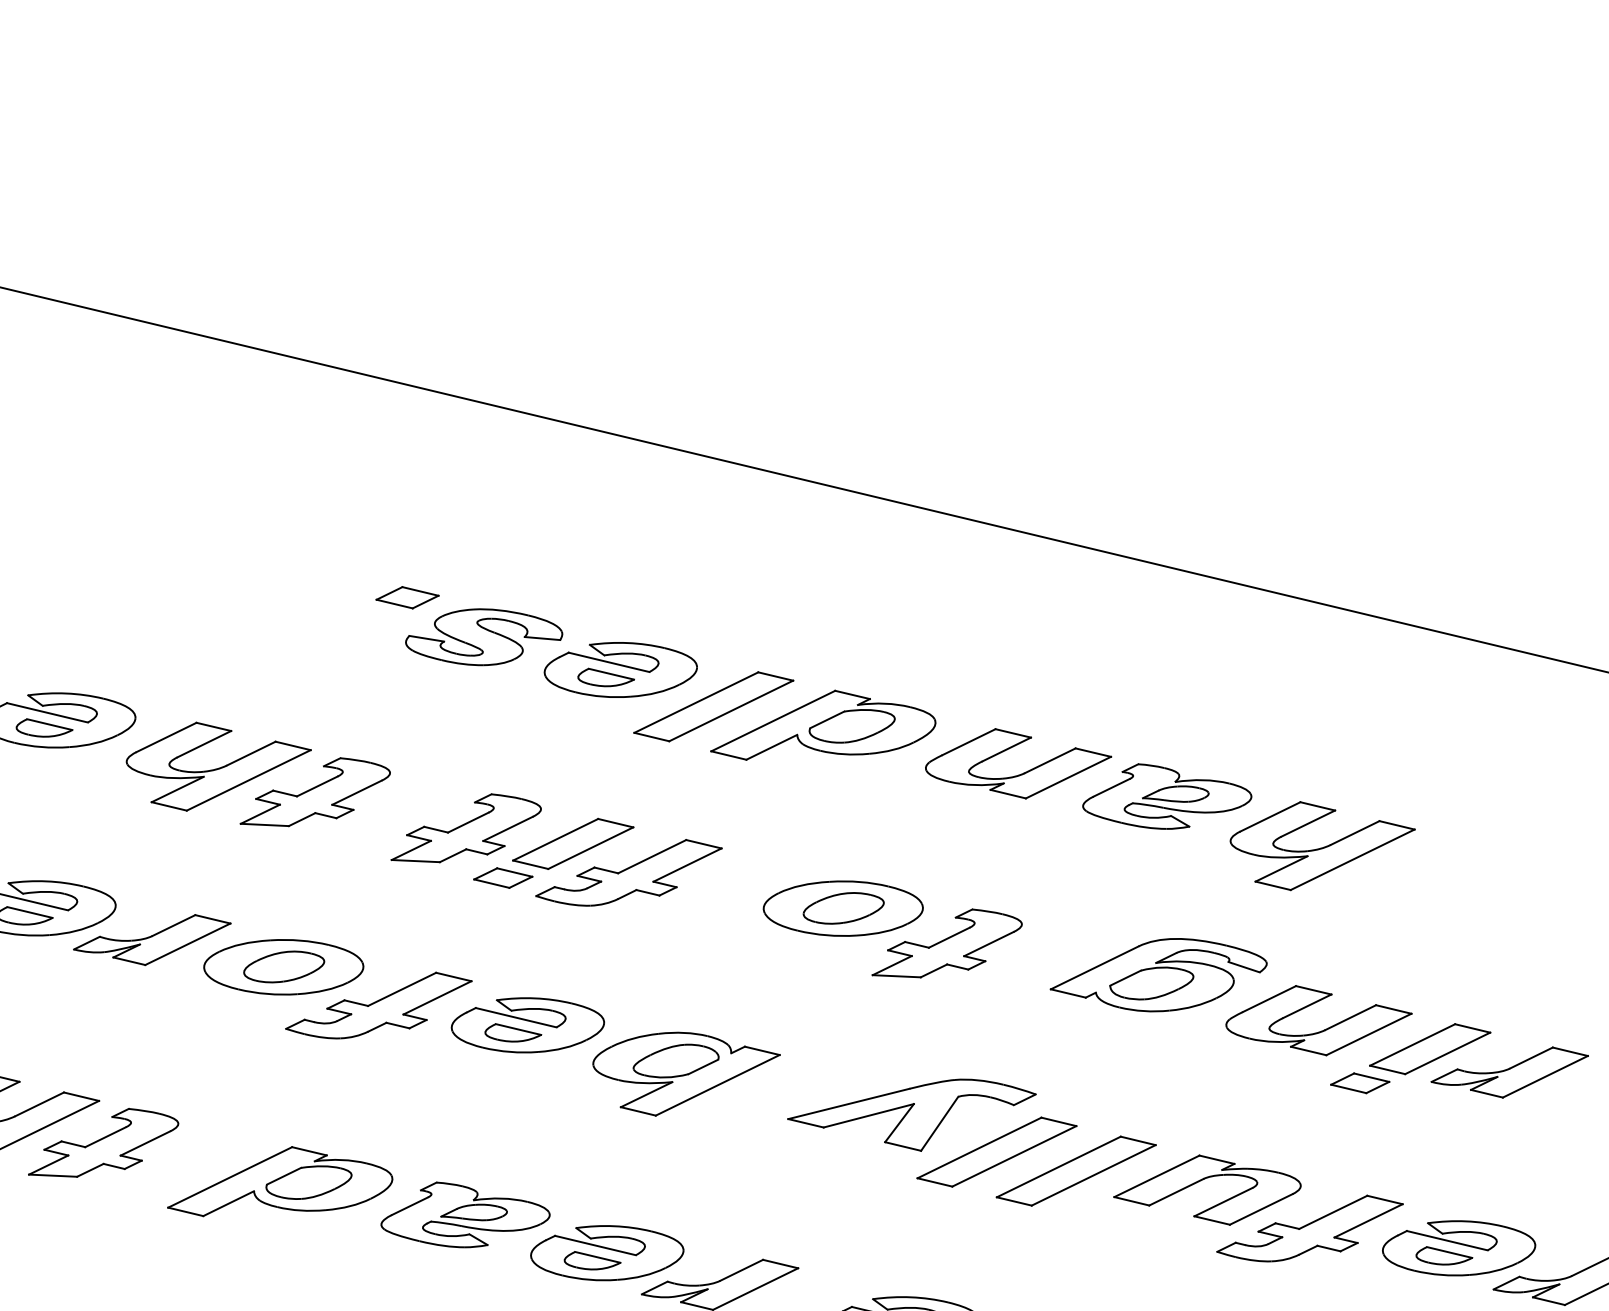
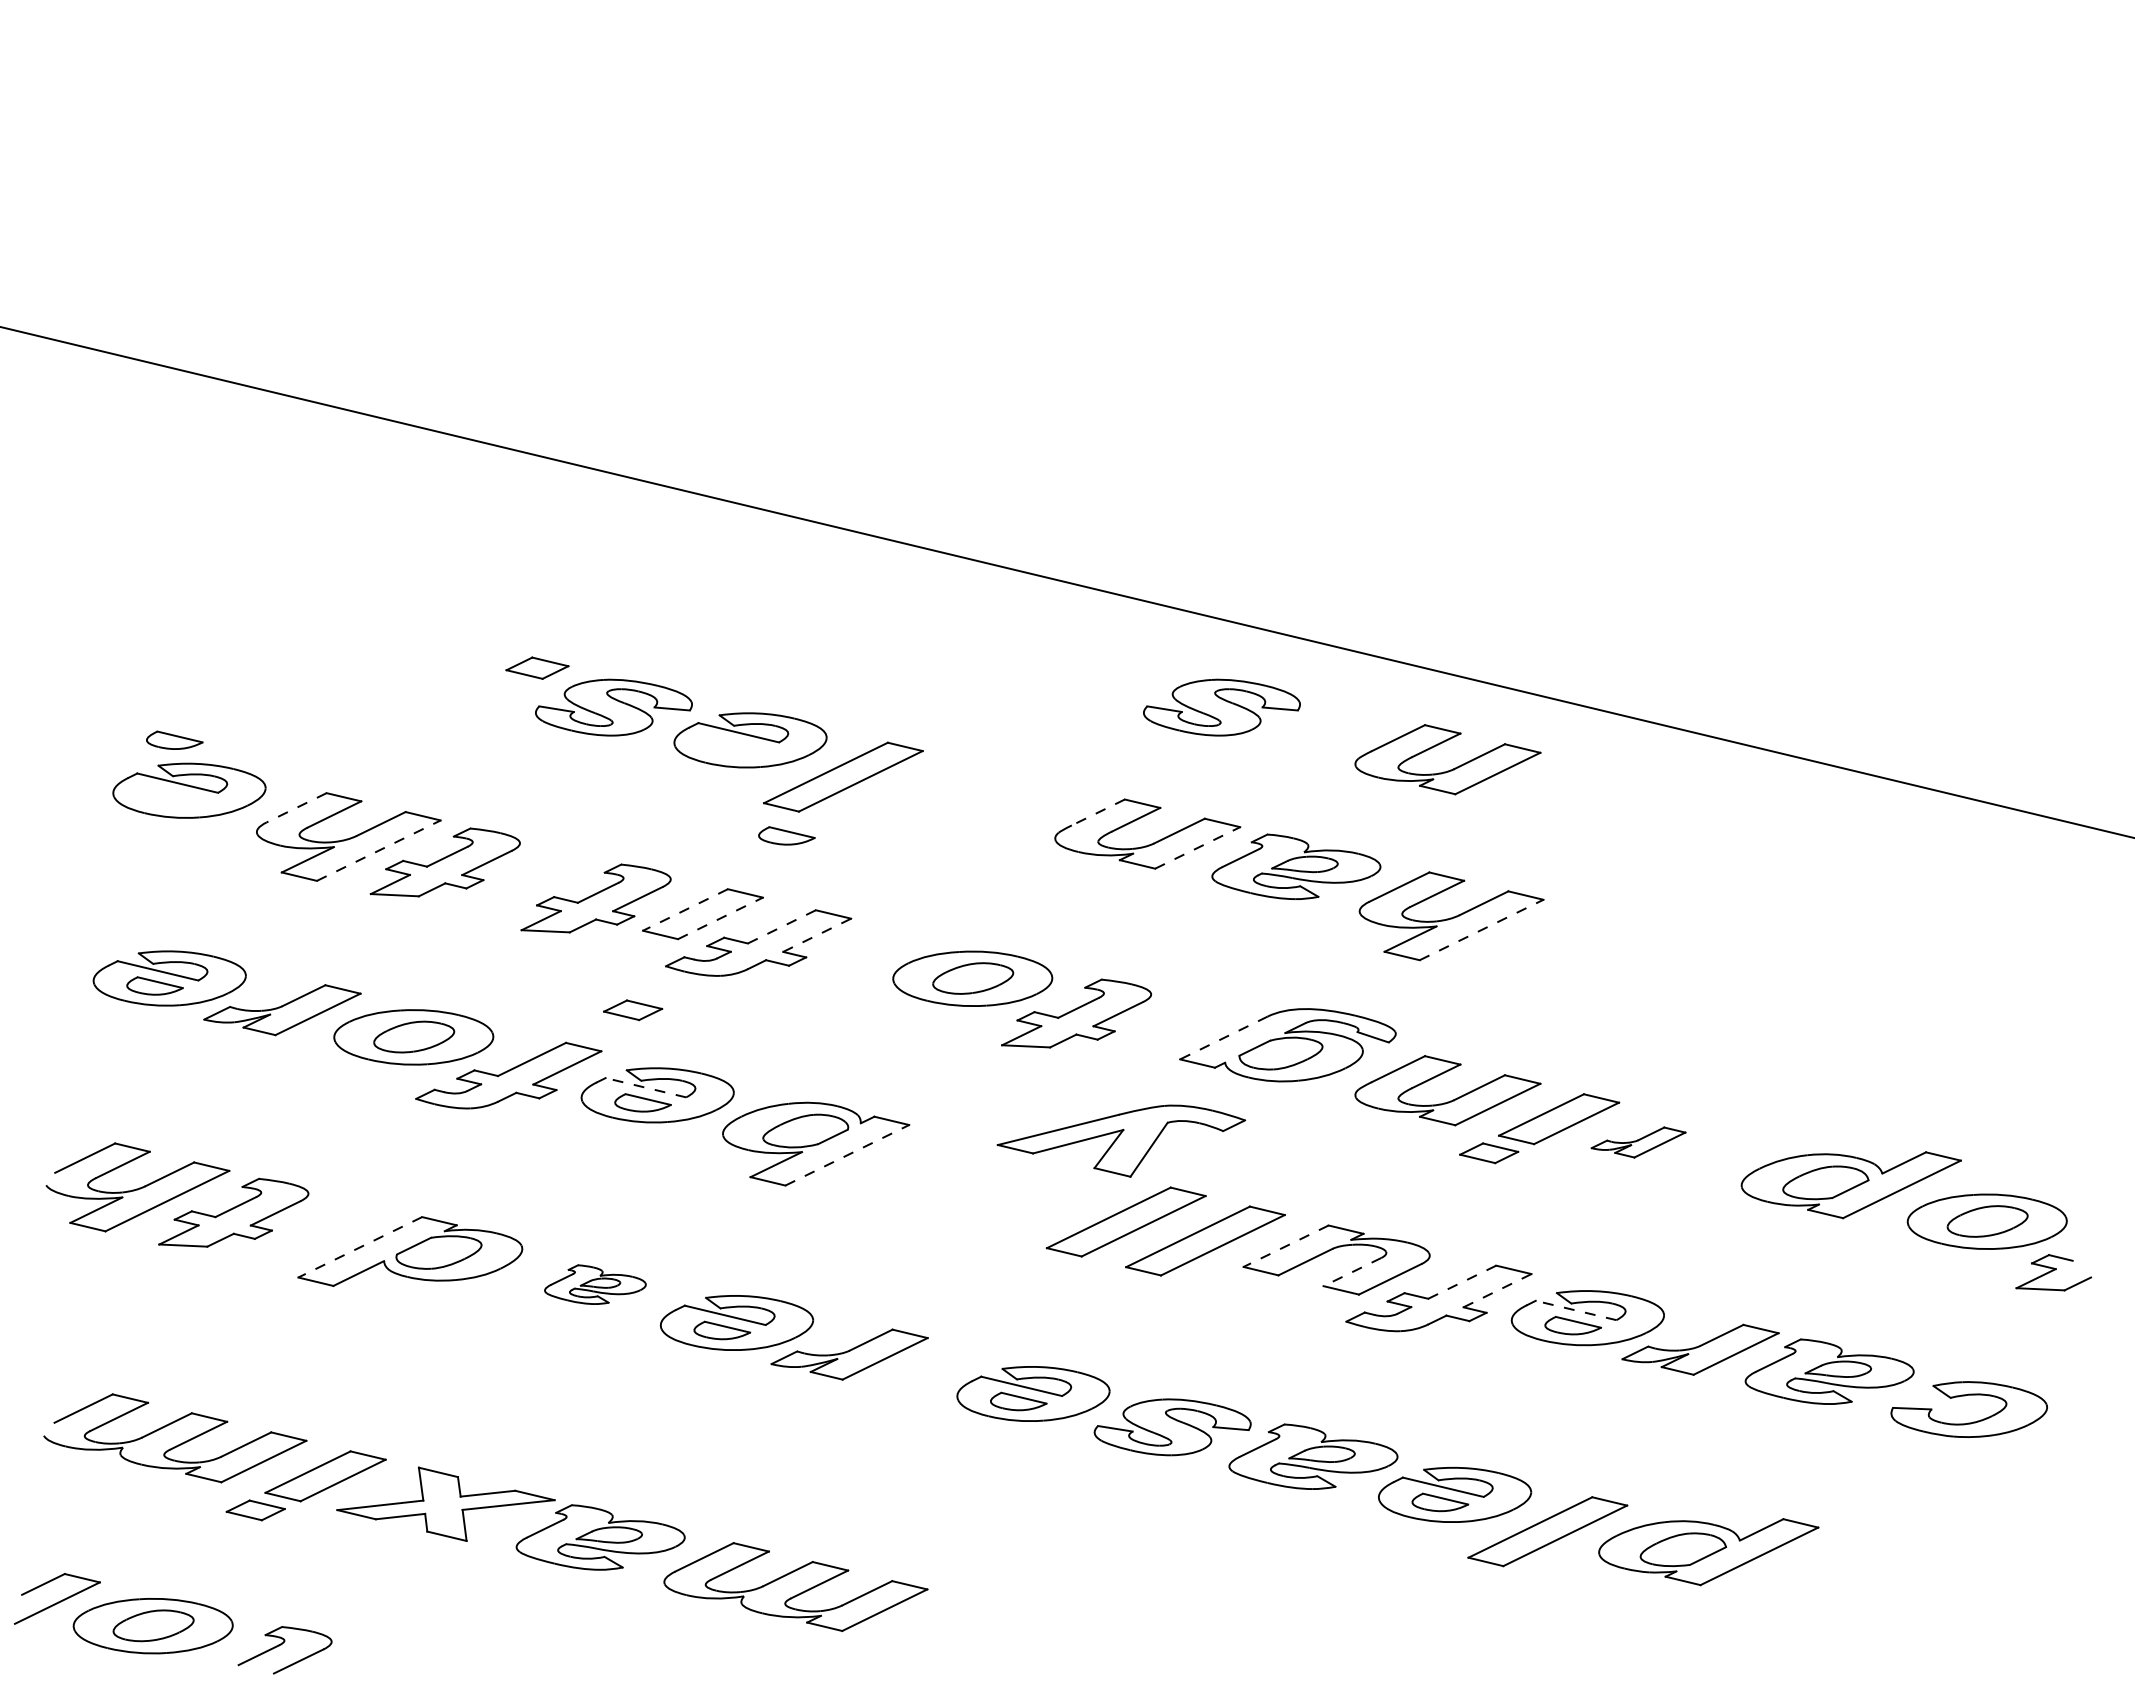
part: (1092, 637) -> (1221, 707), added
part: (605, 677) -> (786, 835), moved
part: (1321, 699) -> (1450, 769), added
part: (823, 725) -> (952, 795), removed
part: (44, 727) -> (174, 739), moved
line: (166, 738) -> (296, 808), solid -> dashed
line: (968, 742) -> (1097, 812), solid -> dashed
line: (1069, 777) -> (1198, 847), solid -> dashed
line: (248, 780) -> (378, 850), solid -> dashed
line: (554, 840) -> (684, 910), solid -> dashed
line: (590, 848) -> (720, 918), solid -> dashed
line: (651, 856) -> (781, 926), solid -> dashed
line: (1352, 860) -> (1481, 930), solid -> dashed
line: (687, 865) -> (817, 935), solid -> dashed
part: (503, 878) -> (633, 1010), moved
line: (1094, 967) -> (1223, 1037), solid -> dashed
line: (515, 1017) -> (645, 1087), solid -> dashed
part: (1509, 1072) -> (1638, 1142), size x0.6
line: (717, 1085) -> (847, 1155), solid -> dashed
part: (911, 1114) -> (1120, 1140), moved
line: (1156, 1176) -> (1285, 1246), solid -> dashed
line: (230, 1177) -> (360, 1247), solid -> dashed
line: (1222, 1202) -> (1351, 1272), solid -> dashed
line: (1333, 1212) -> (1462, 1282), solid -> dashed
part: (465, 1214) -> (595, 1284), size x0.6
line: (1368, 1220) -> (1497, 1290), solid -> dashed
line: (1447, 1240) -> (1576, 1310), solid -> dashed

